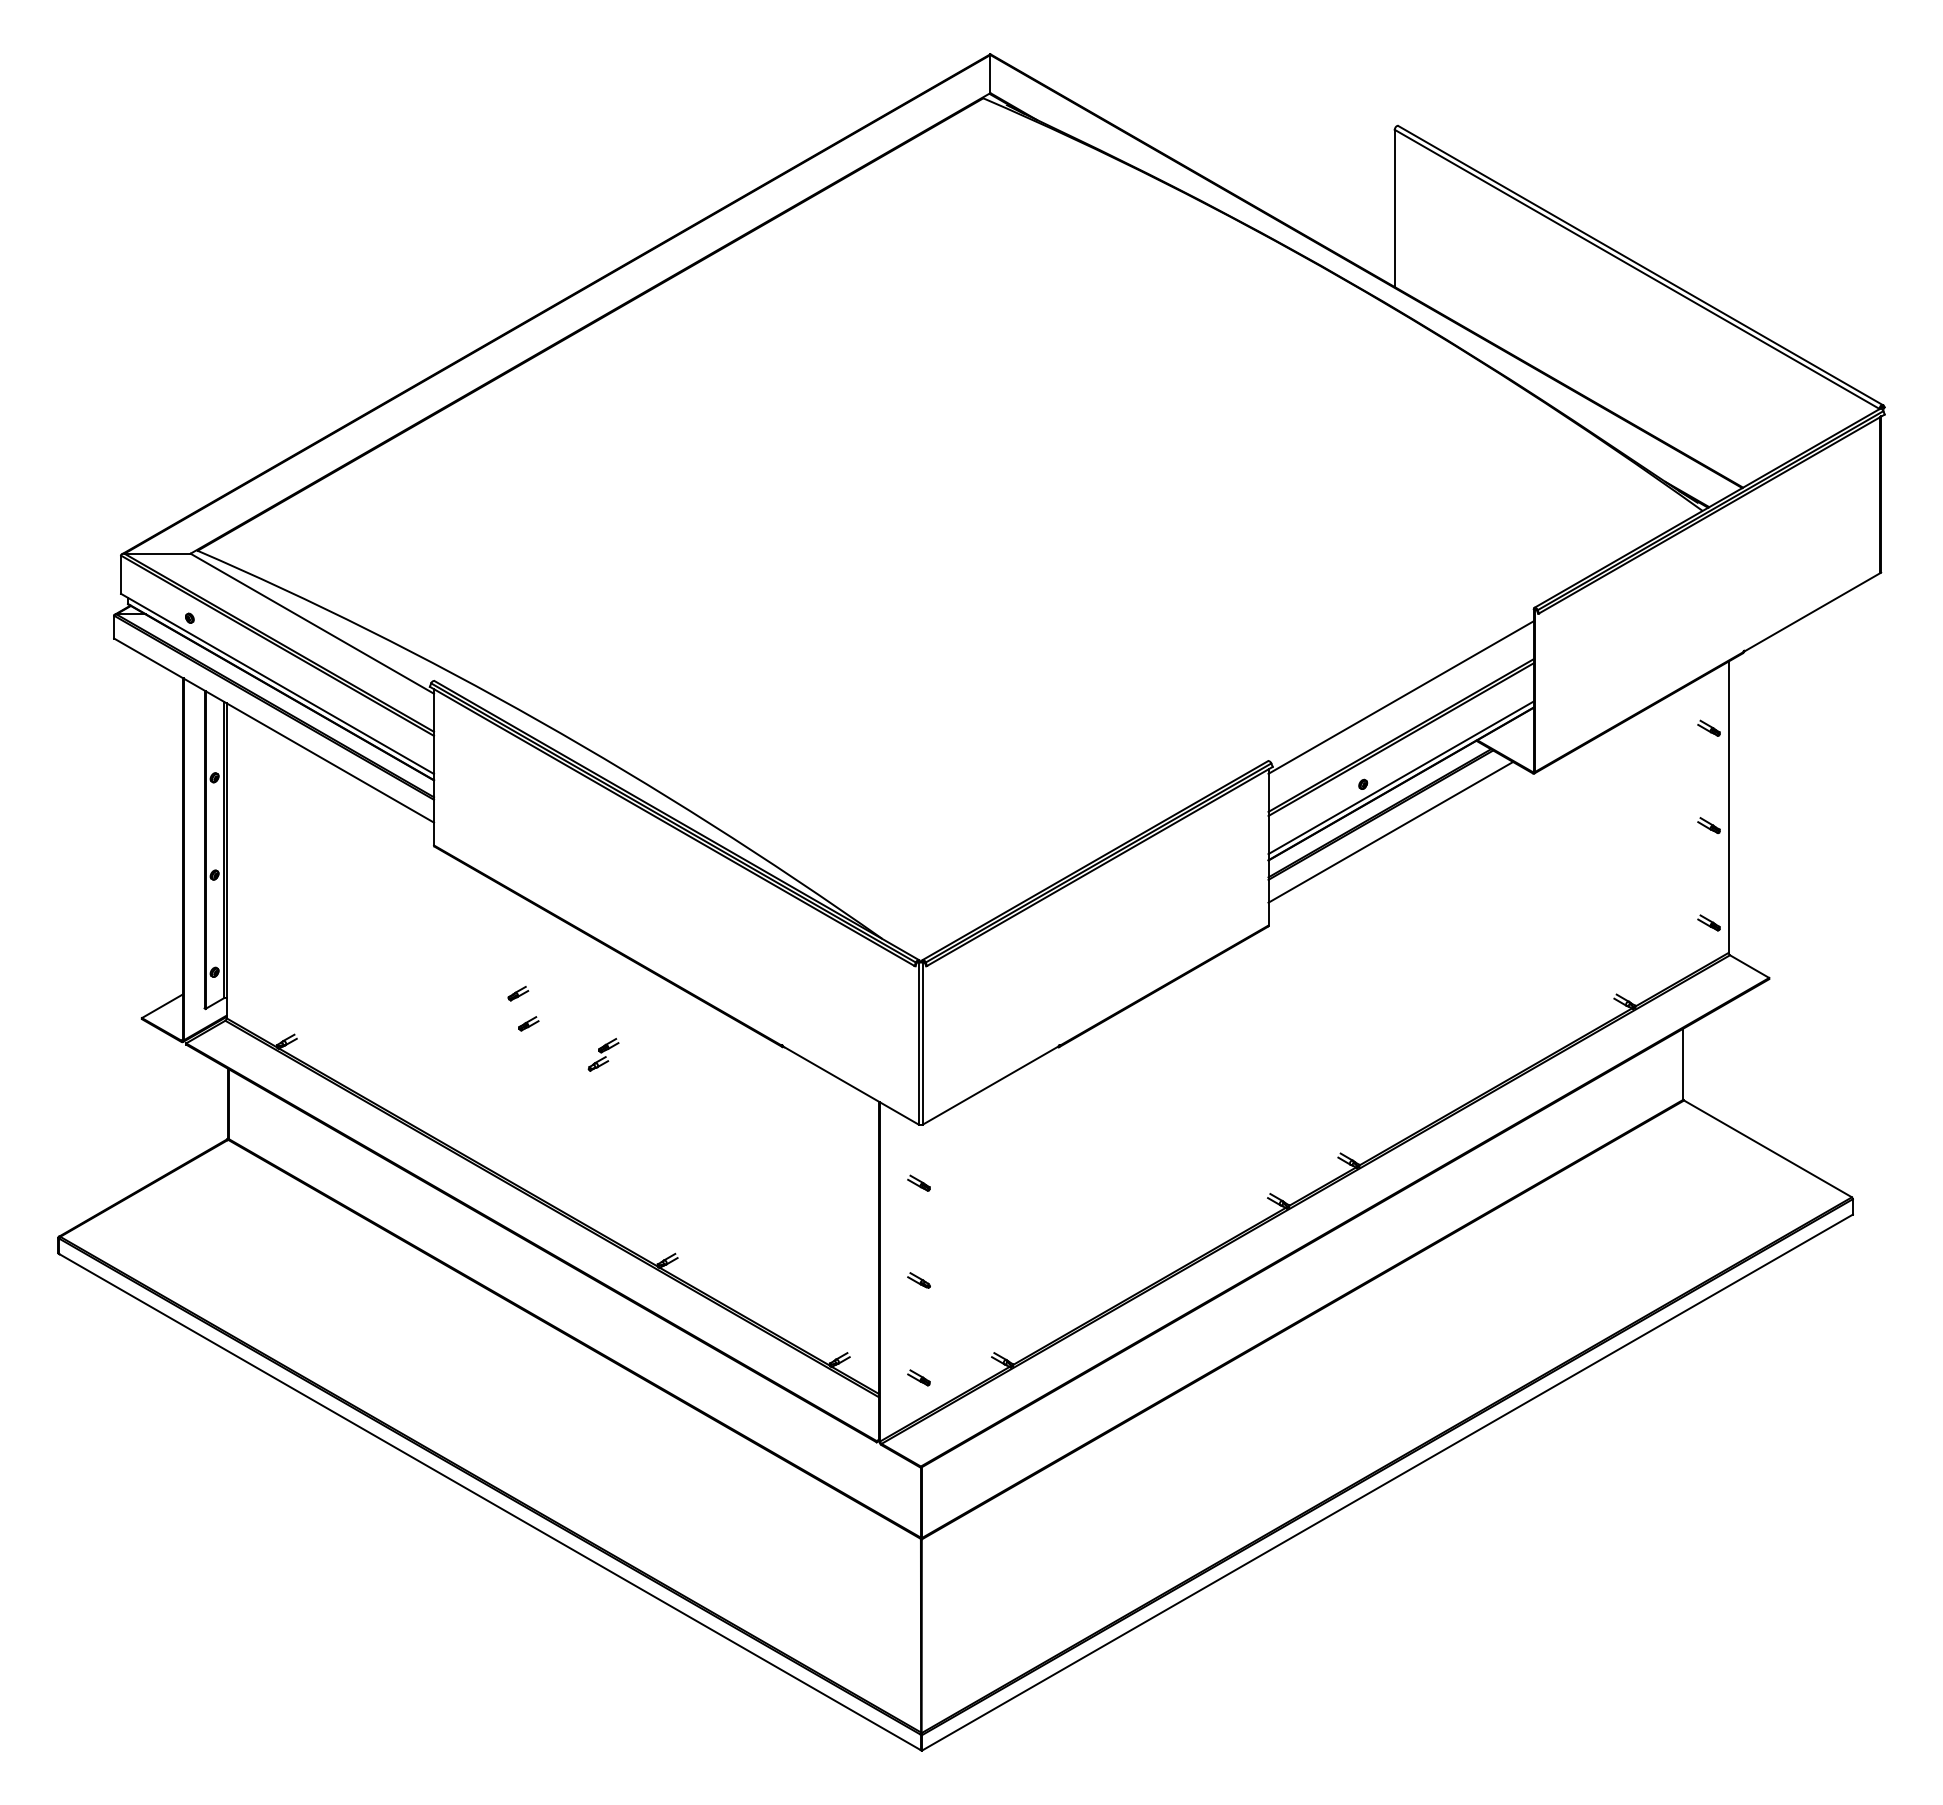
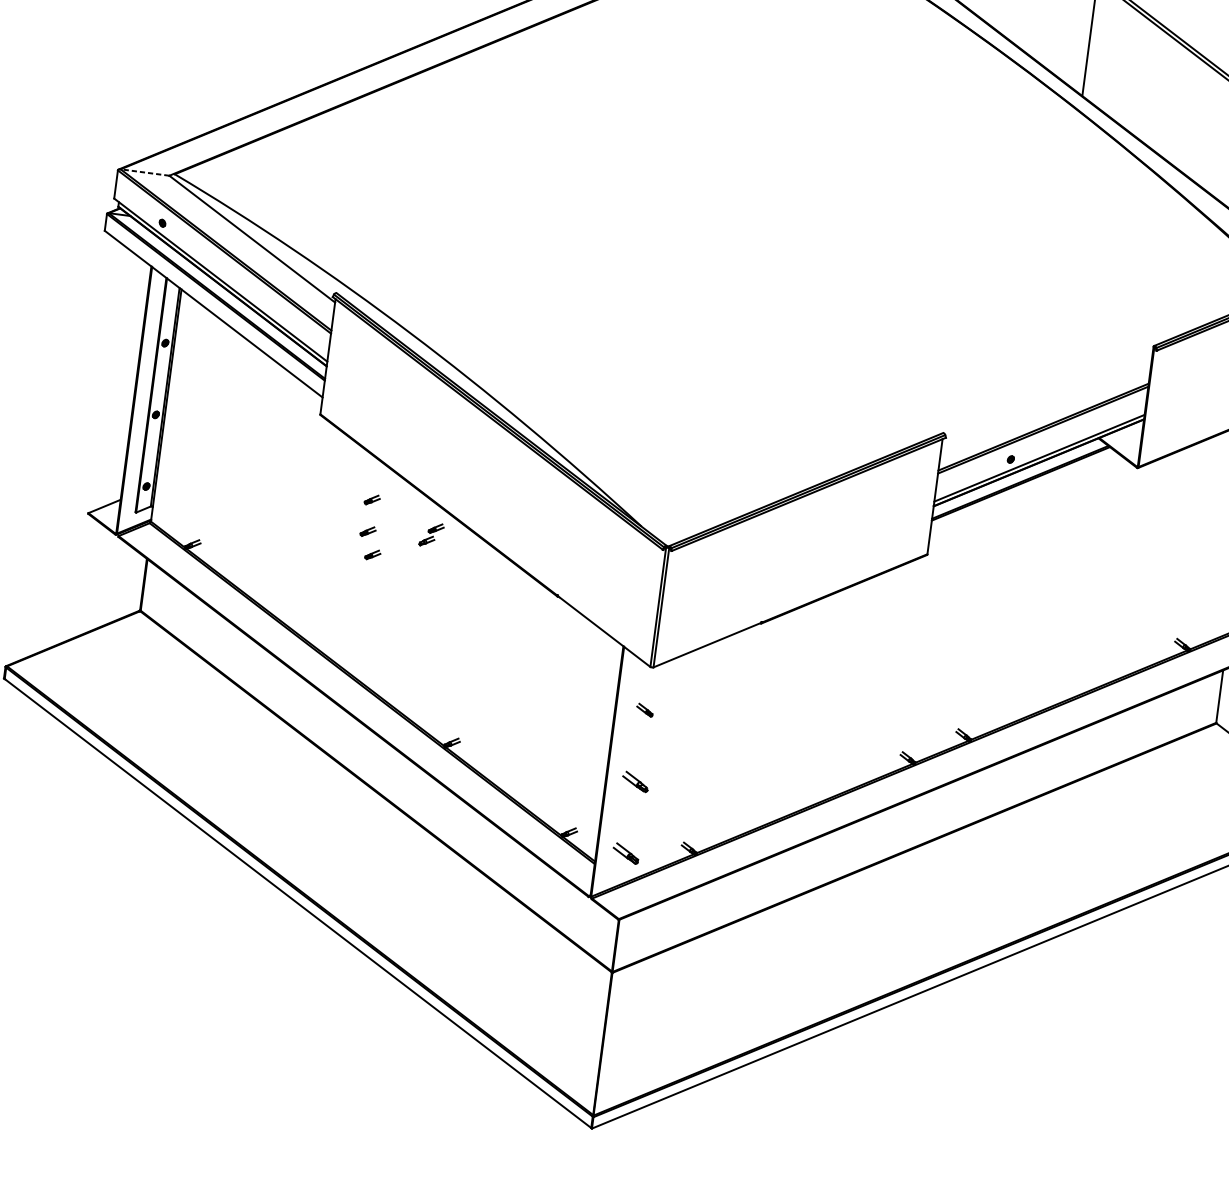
line: (157, 553) -> (145, 172), solid -> dashed
line: (1400, 697) -> (1046, 399), removed
line: (1390, 832) -> (1026, 497), removed
part: (518, 950) -> (372, 499), added
part: (603, 1054) -> (431, 534), moved
part: (918, 1280) -> (635, 781), size x1.6
part: (918, 1377) -> (625, 853), size x1.6

